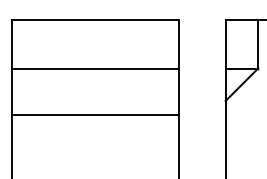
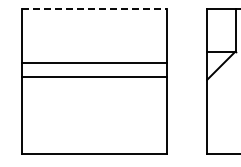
line: (96, 20) -> (95, 9), solid -> dashed
line: (95, 68) -> (94, 62), moved
line: (95, 114) -> (94, 76), moved

